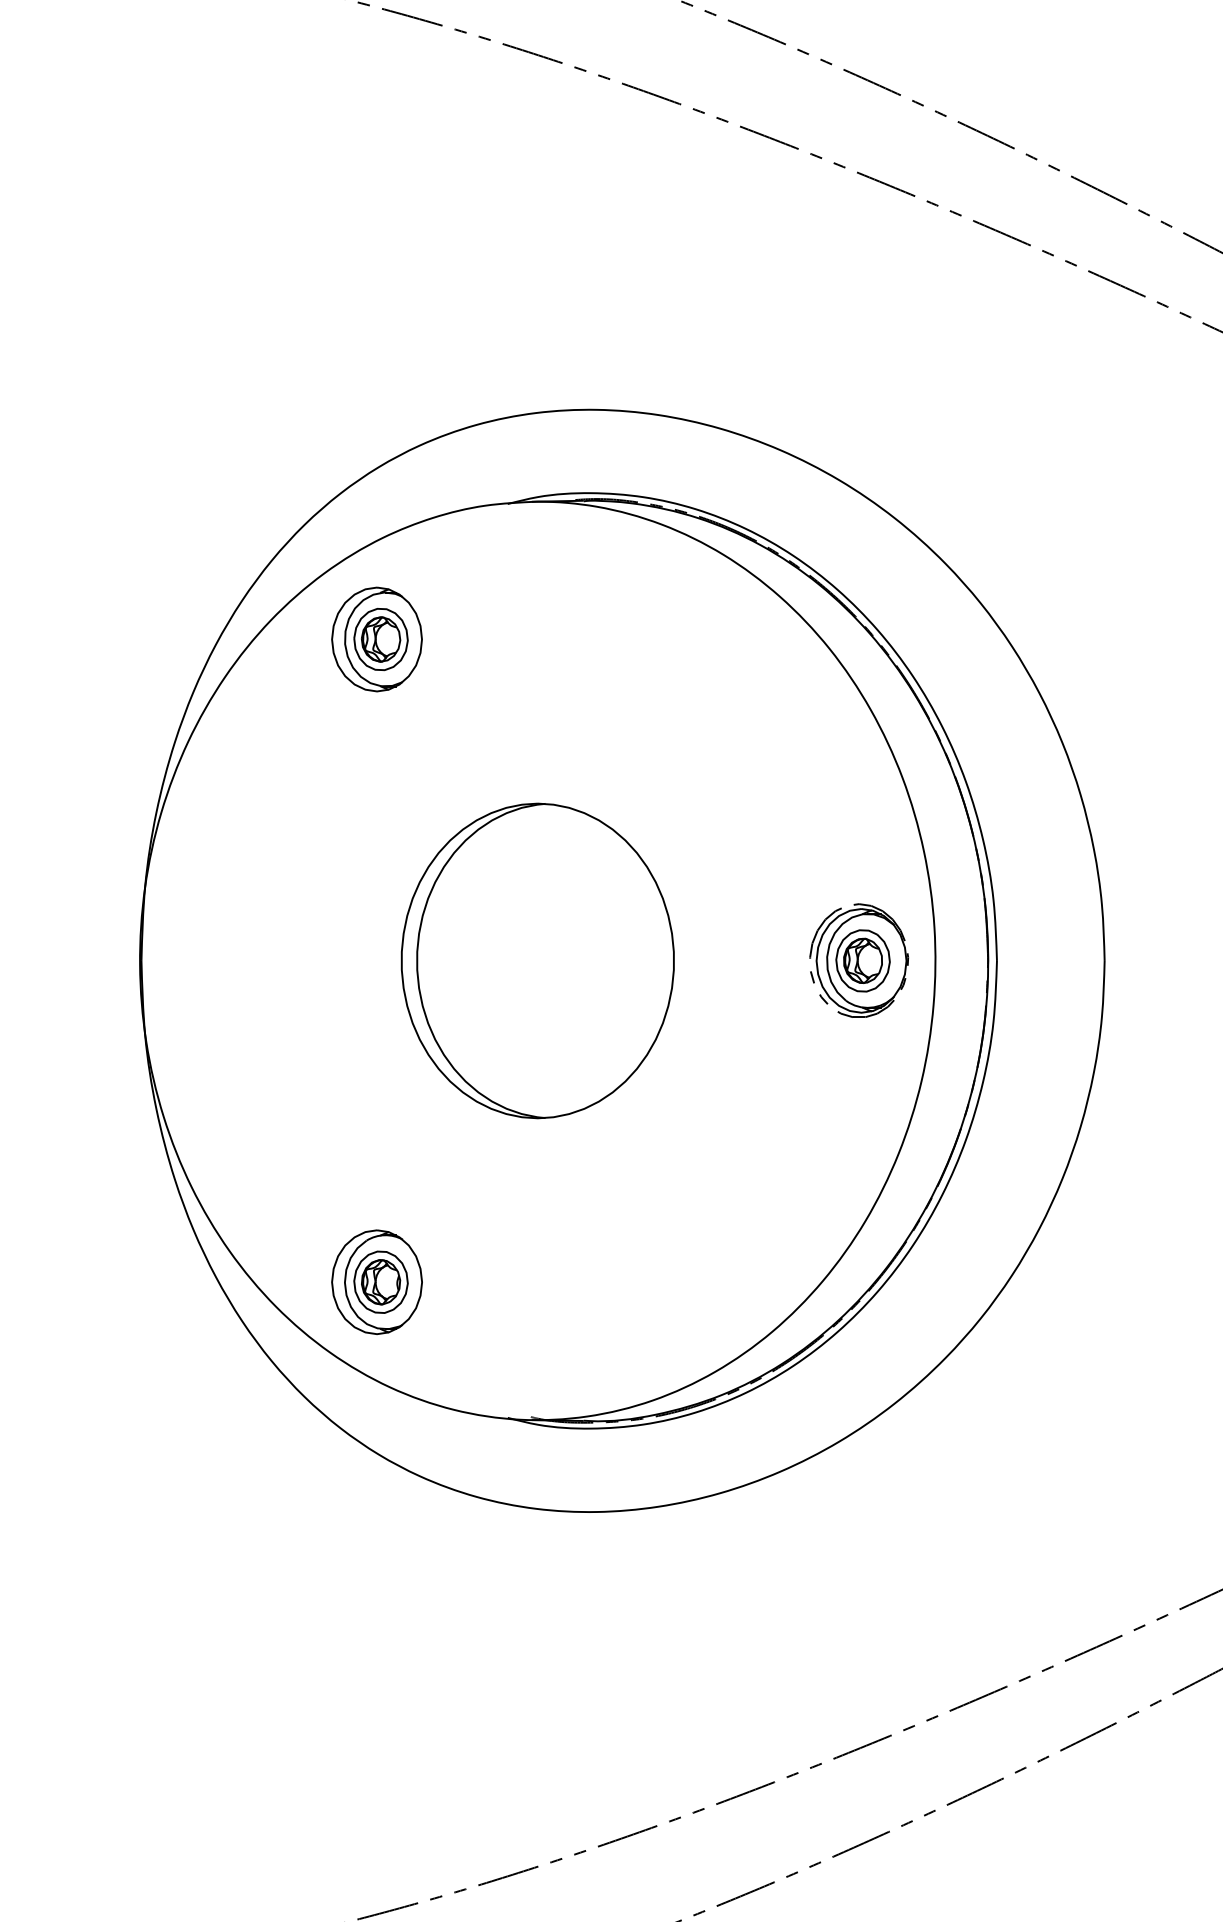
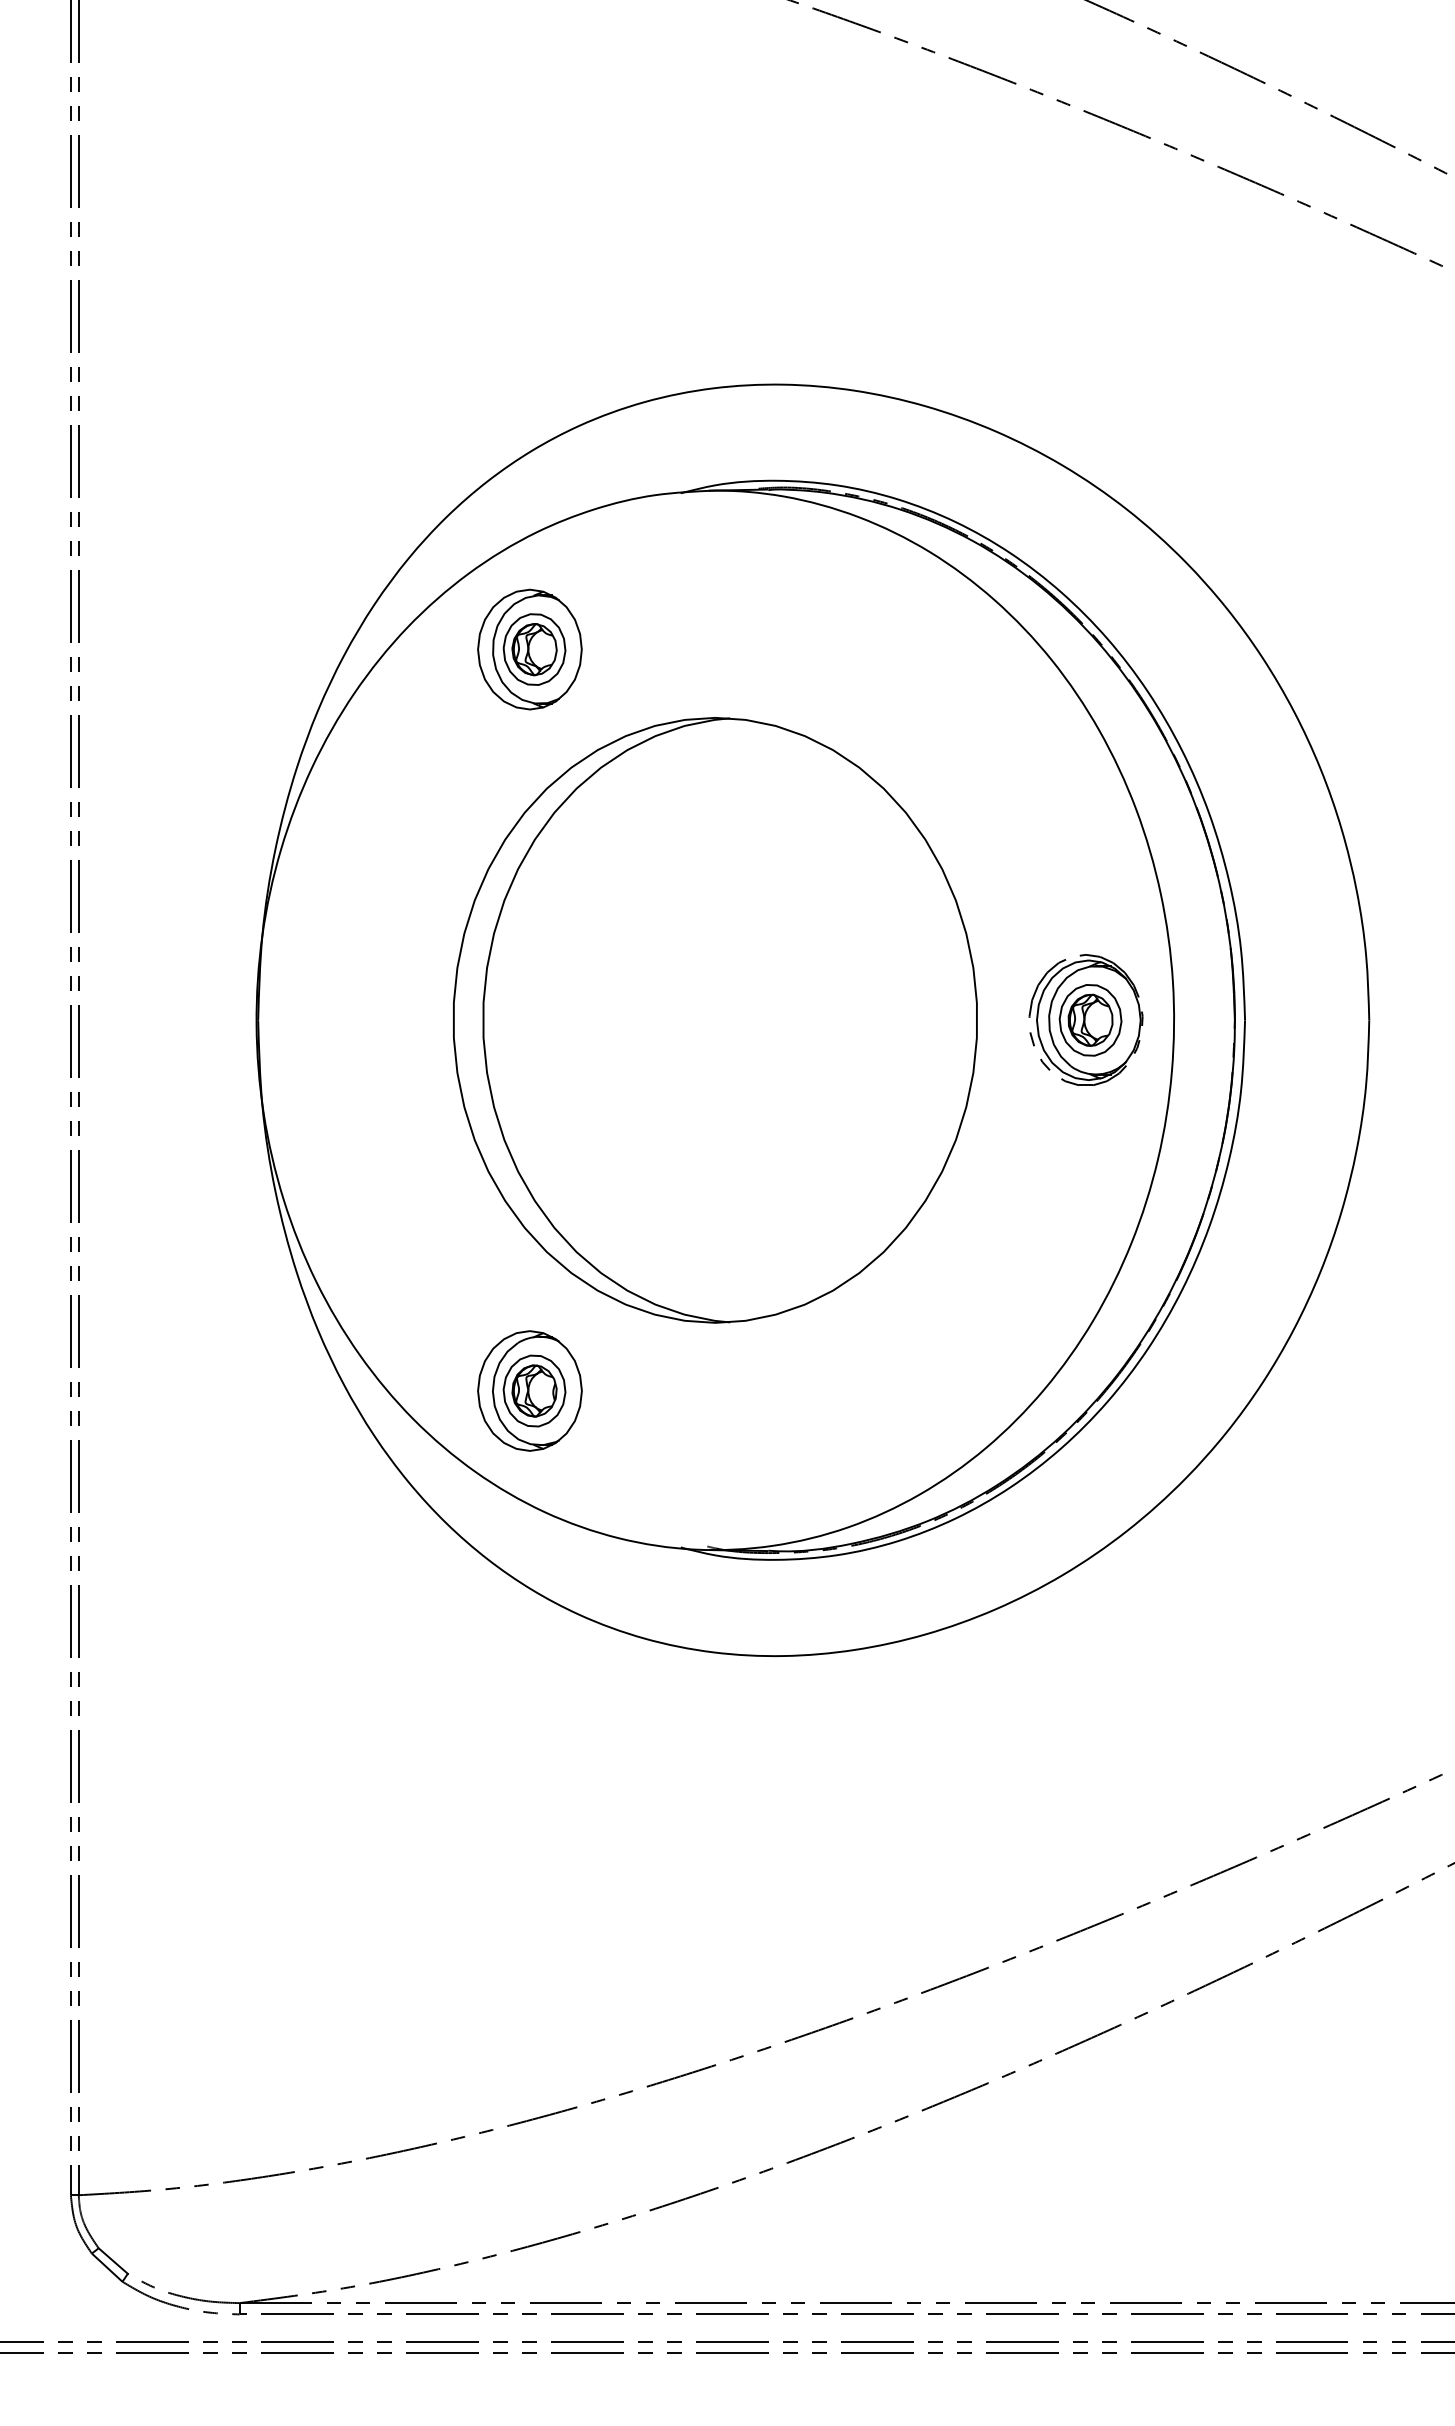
part: (537, 961) -> (715, 1020), size x1.67

